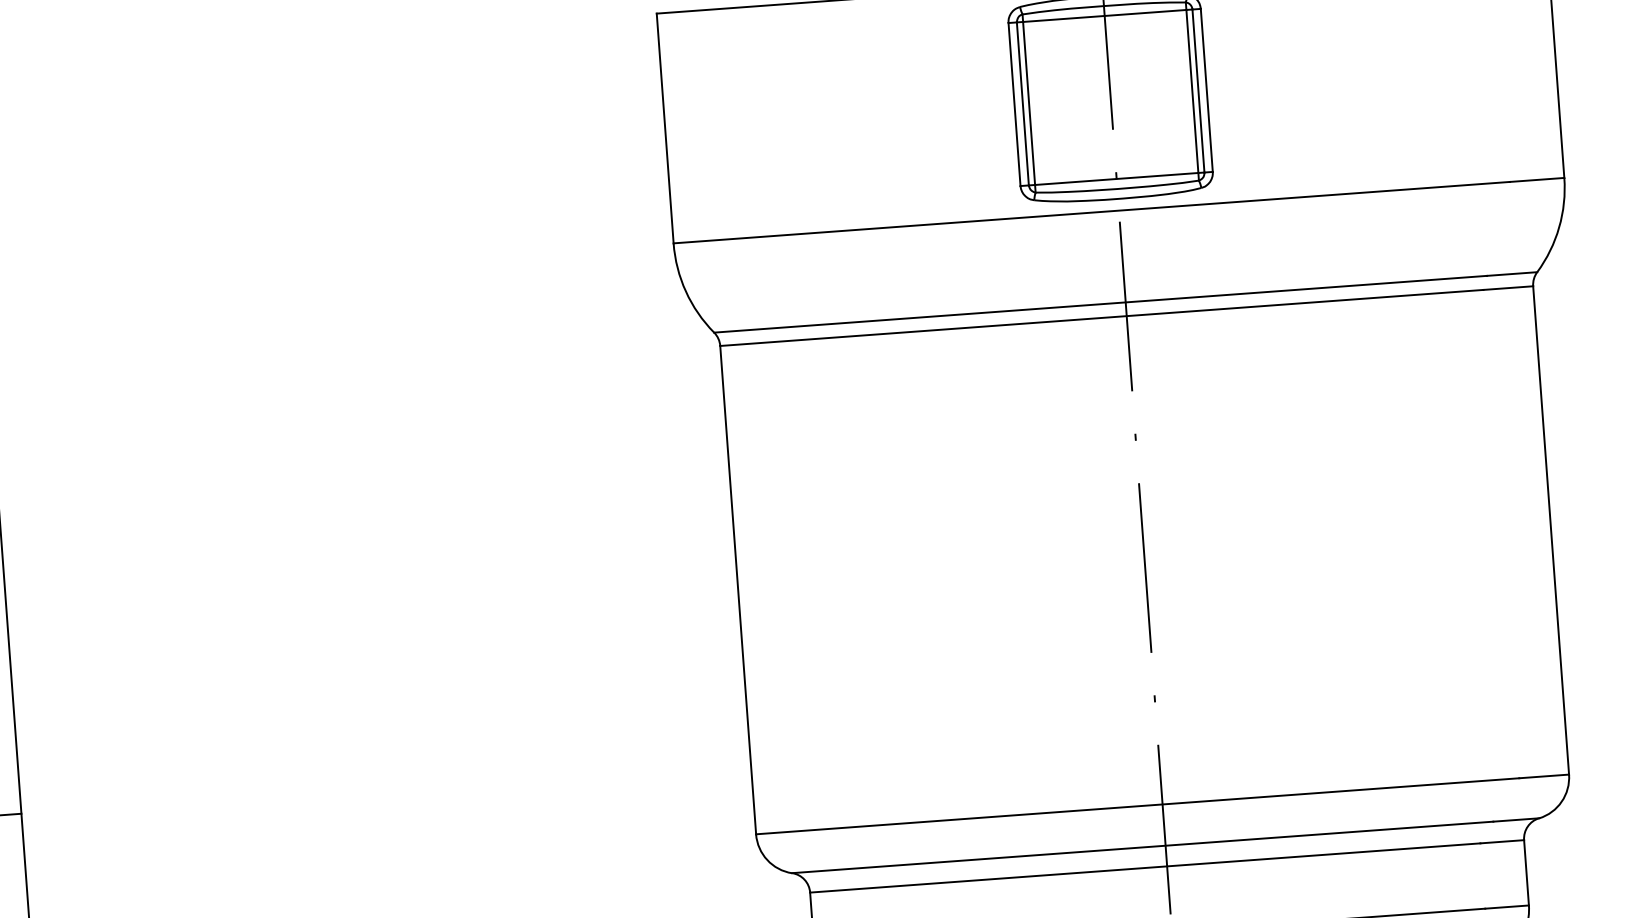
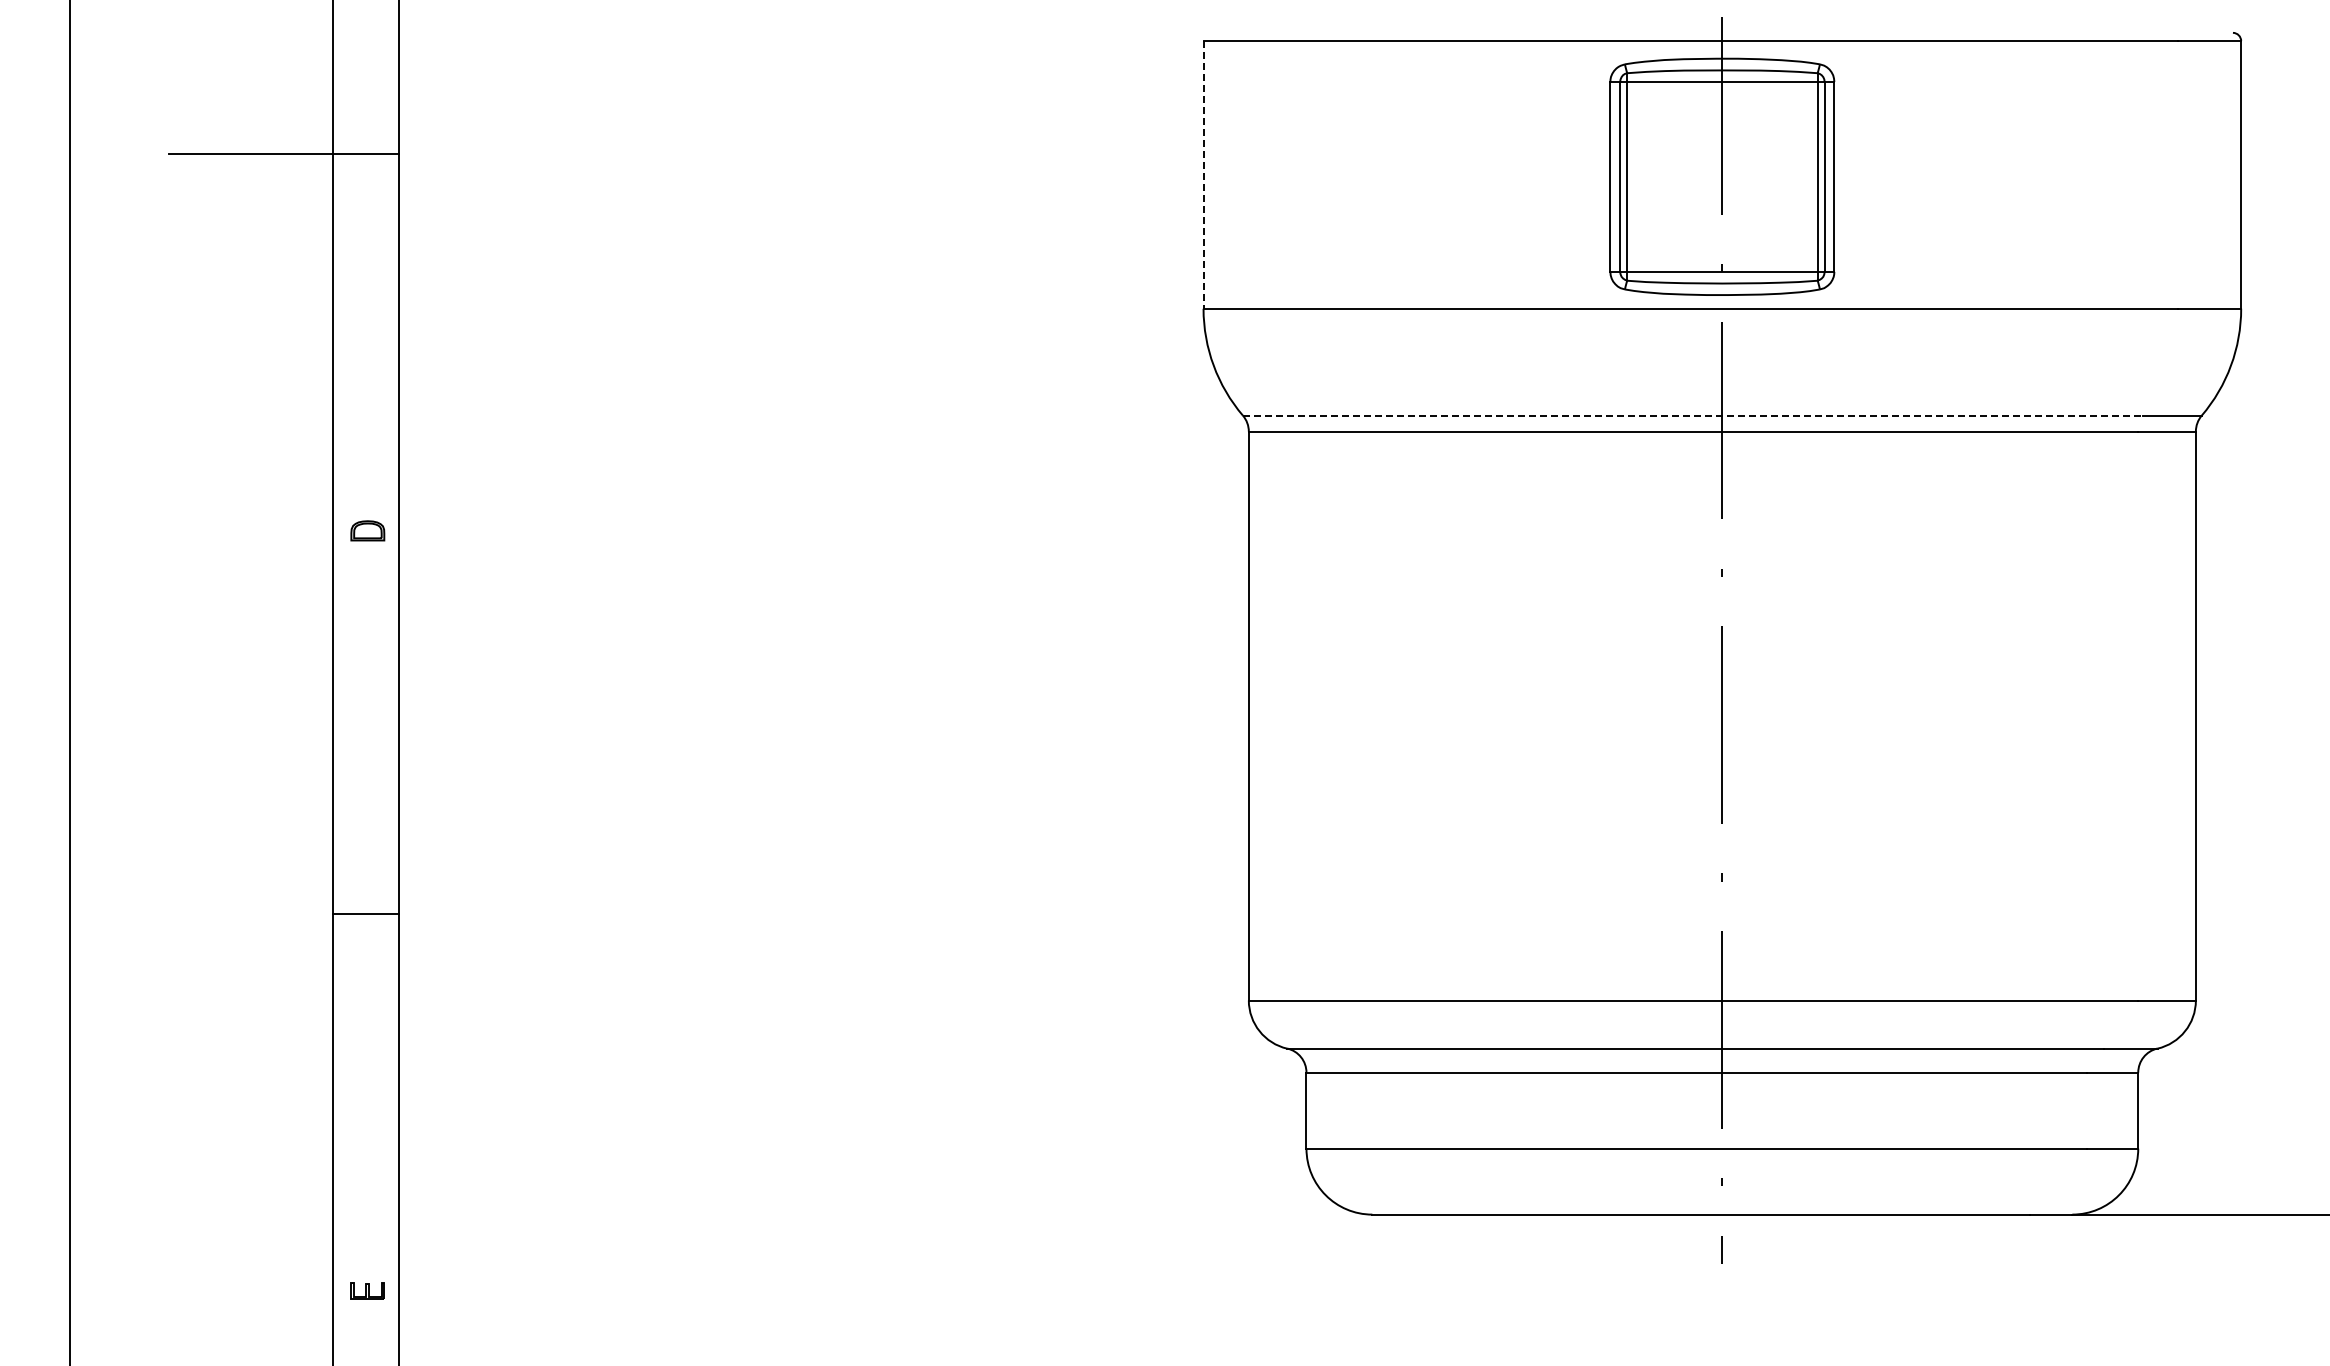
line: (665, 128) -> (1203, 174), solid -> dashed
line: (1100, 304) -> (1693, 415), solid -> dashed

